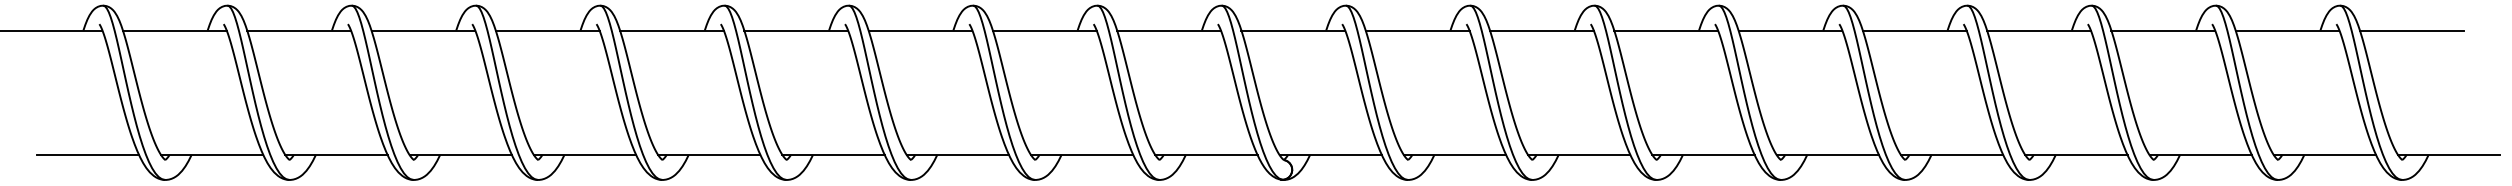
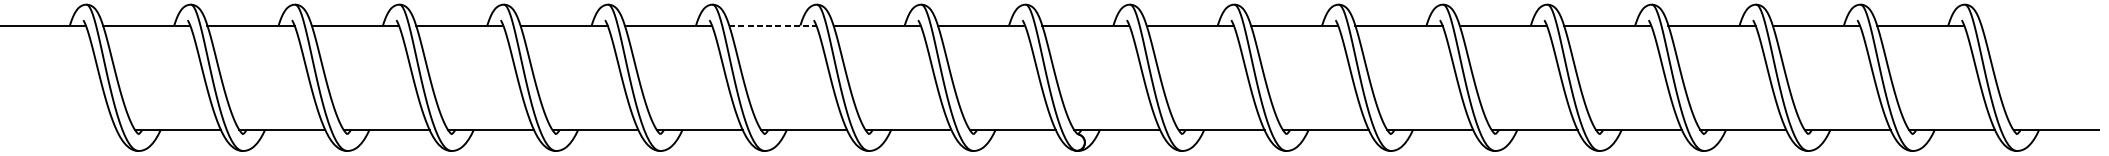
line: (920, 30) -> (772, 25), solid -> dashed
line: (2411, 30) -> (2024, 25), removed
line: (87, 155) -> (73, 130), removed

